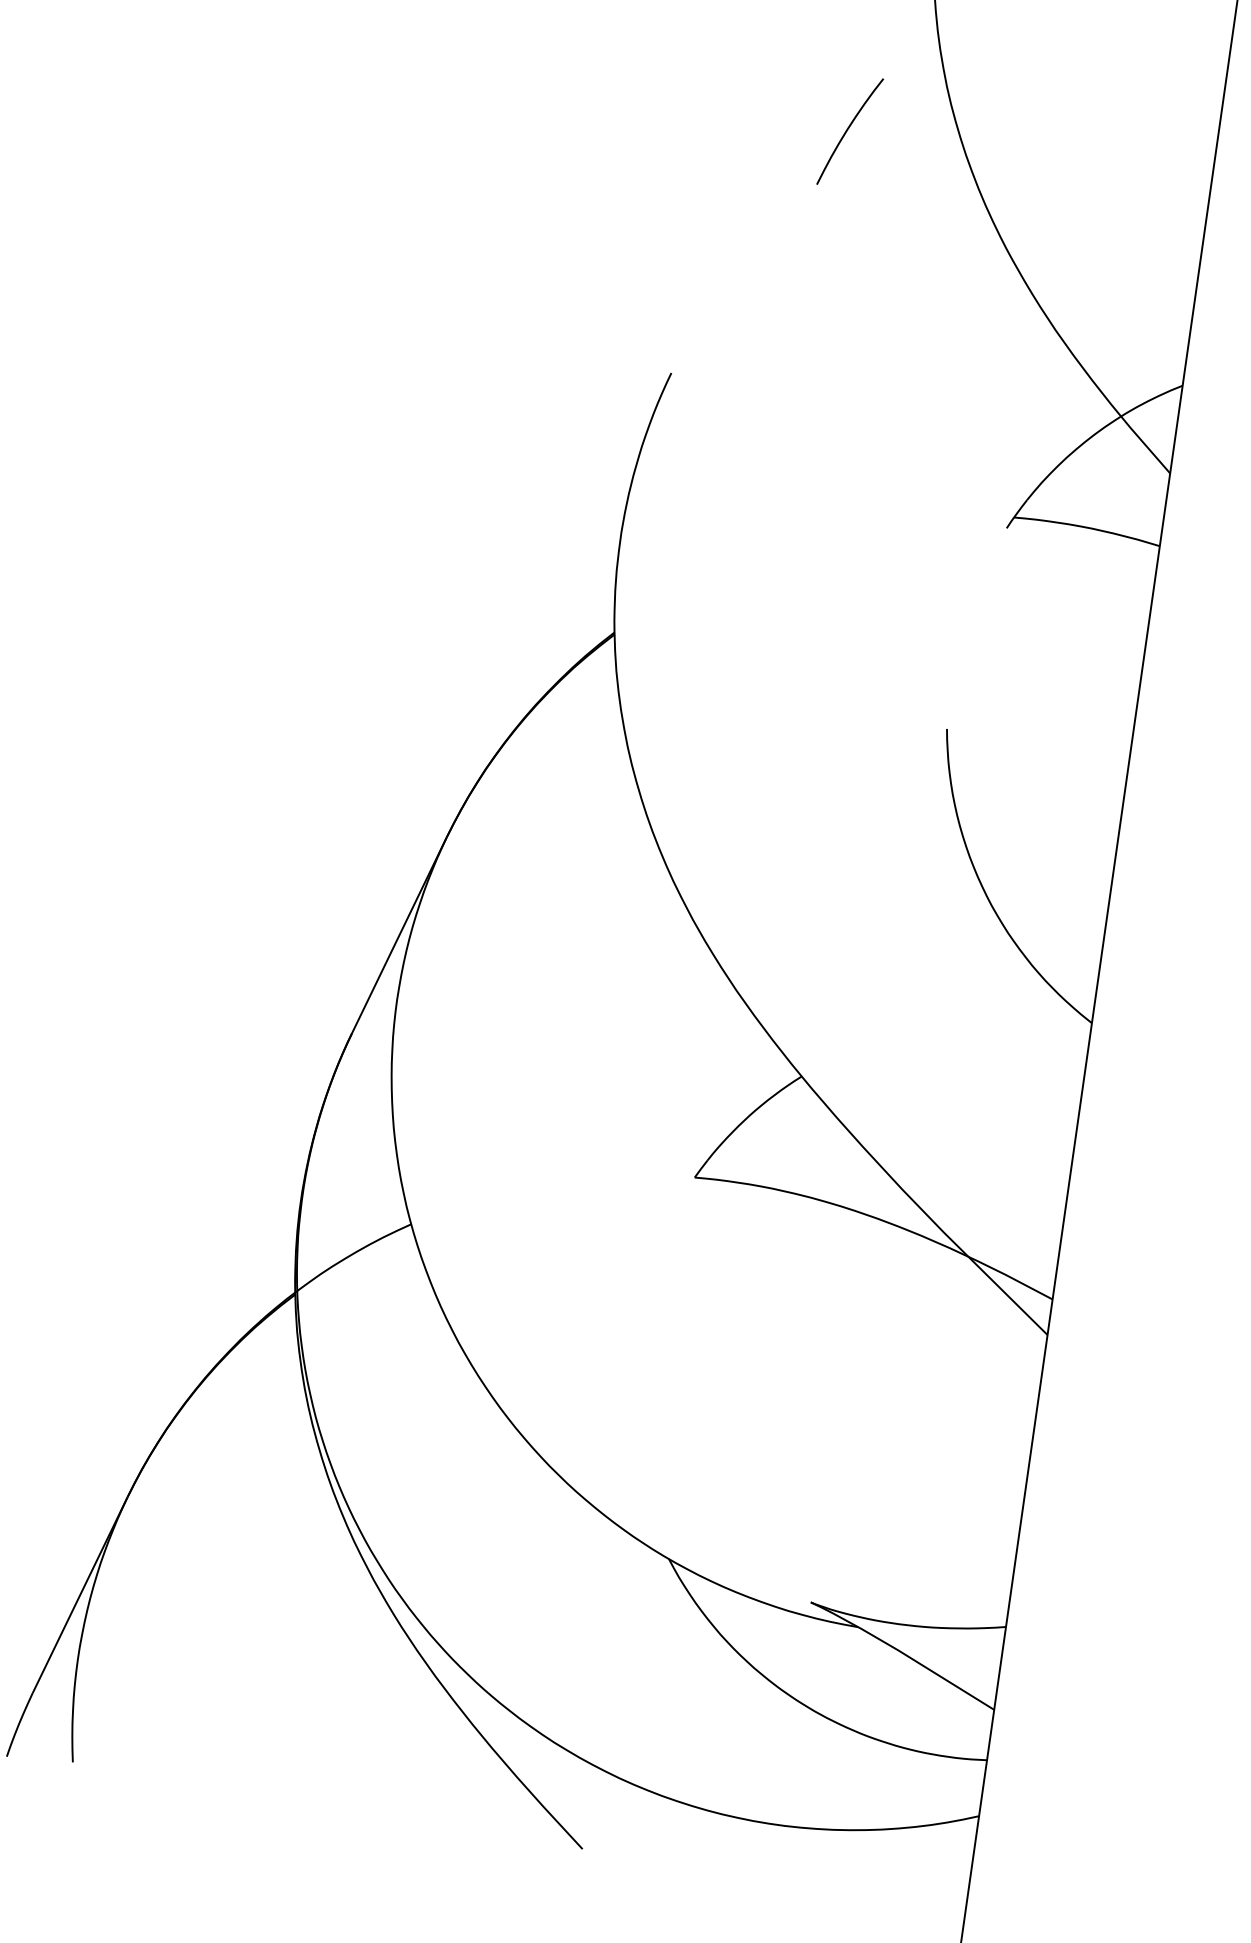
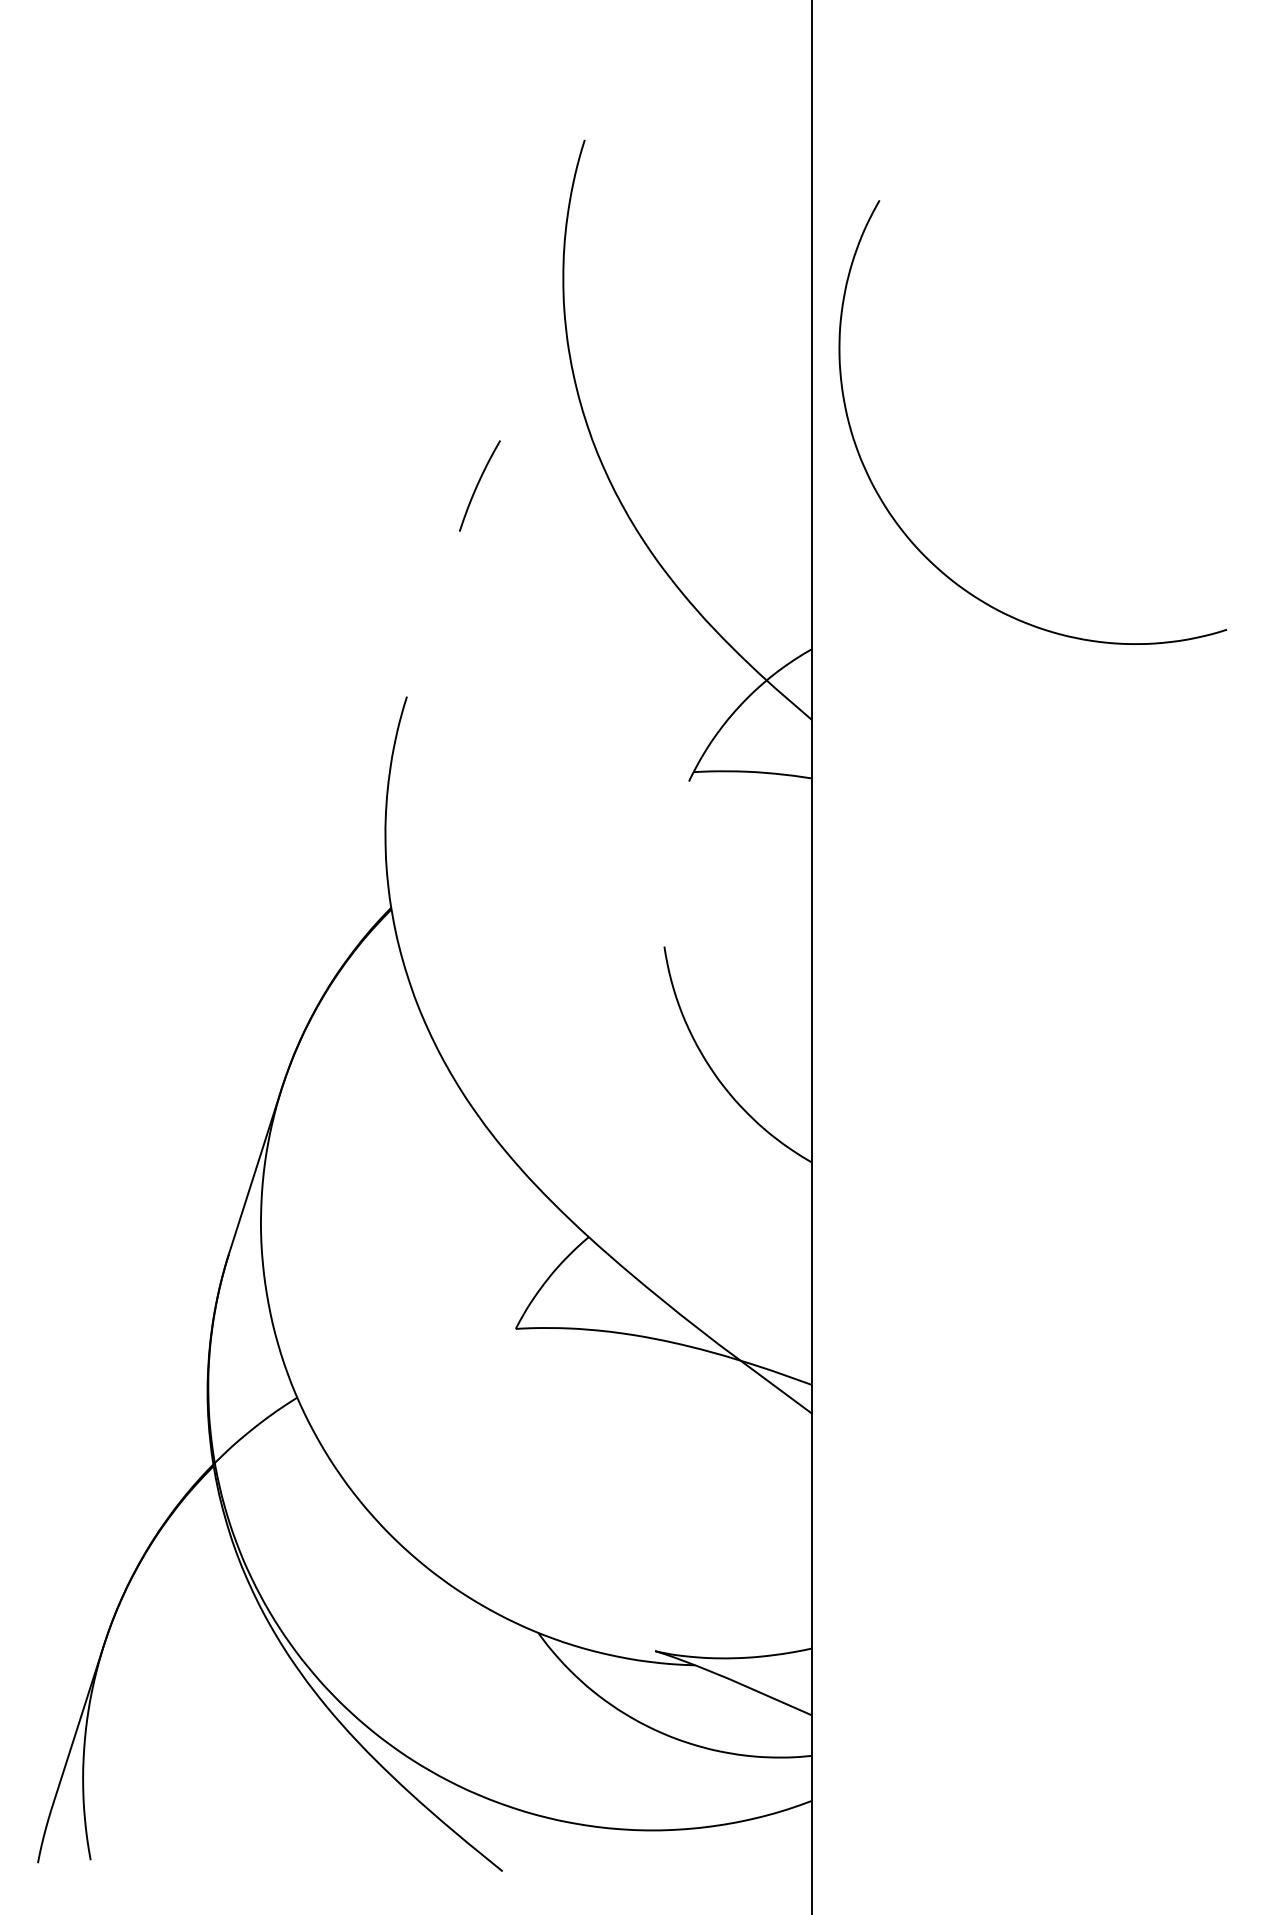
curve: (848, 130) -> (478, 485), moved

